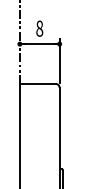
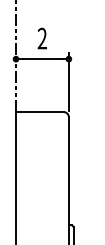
text: (39, 28) -> (42, 38), 8 -> 2

